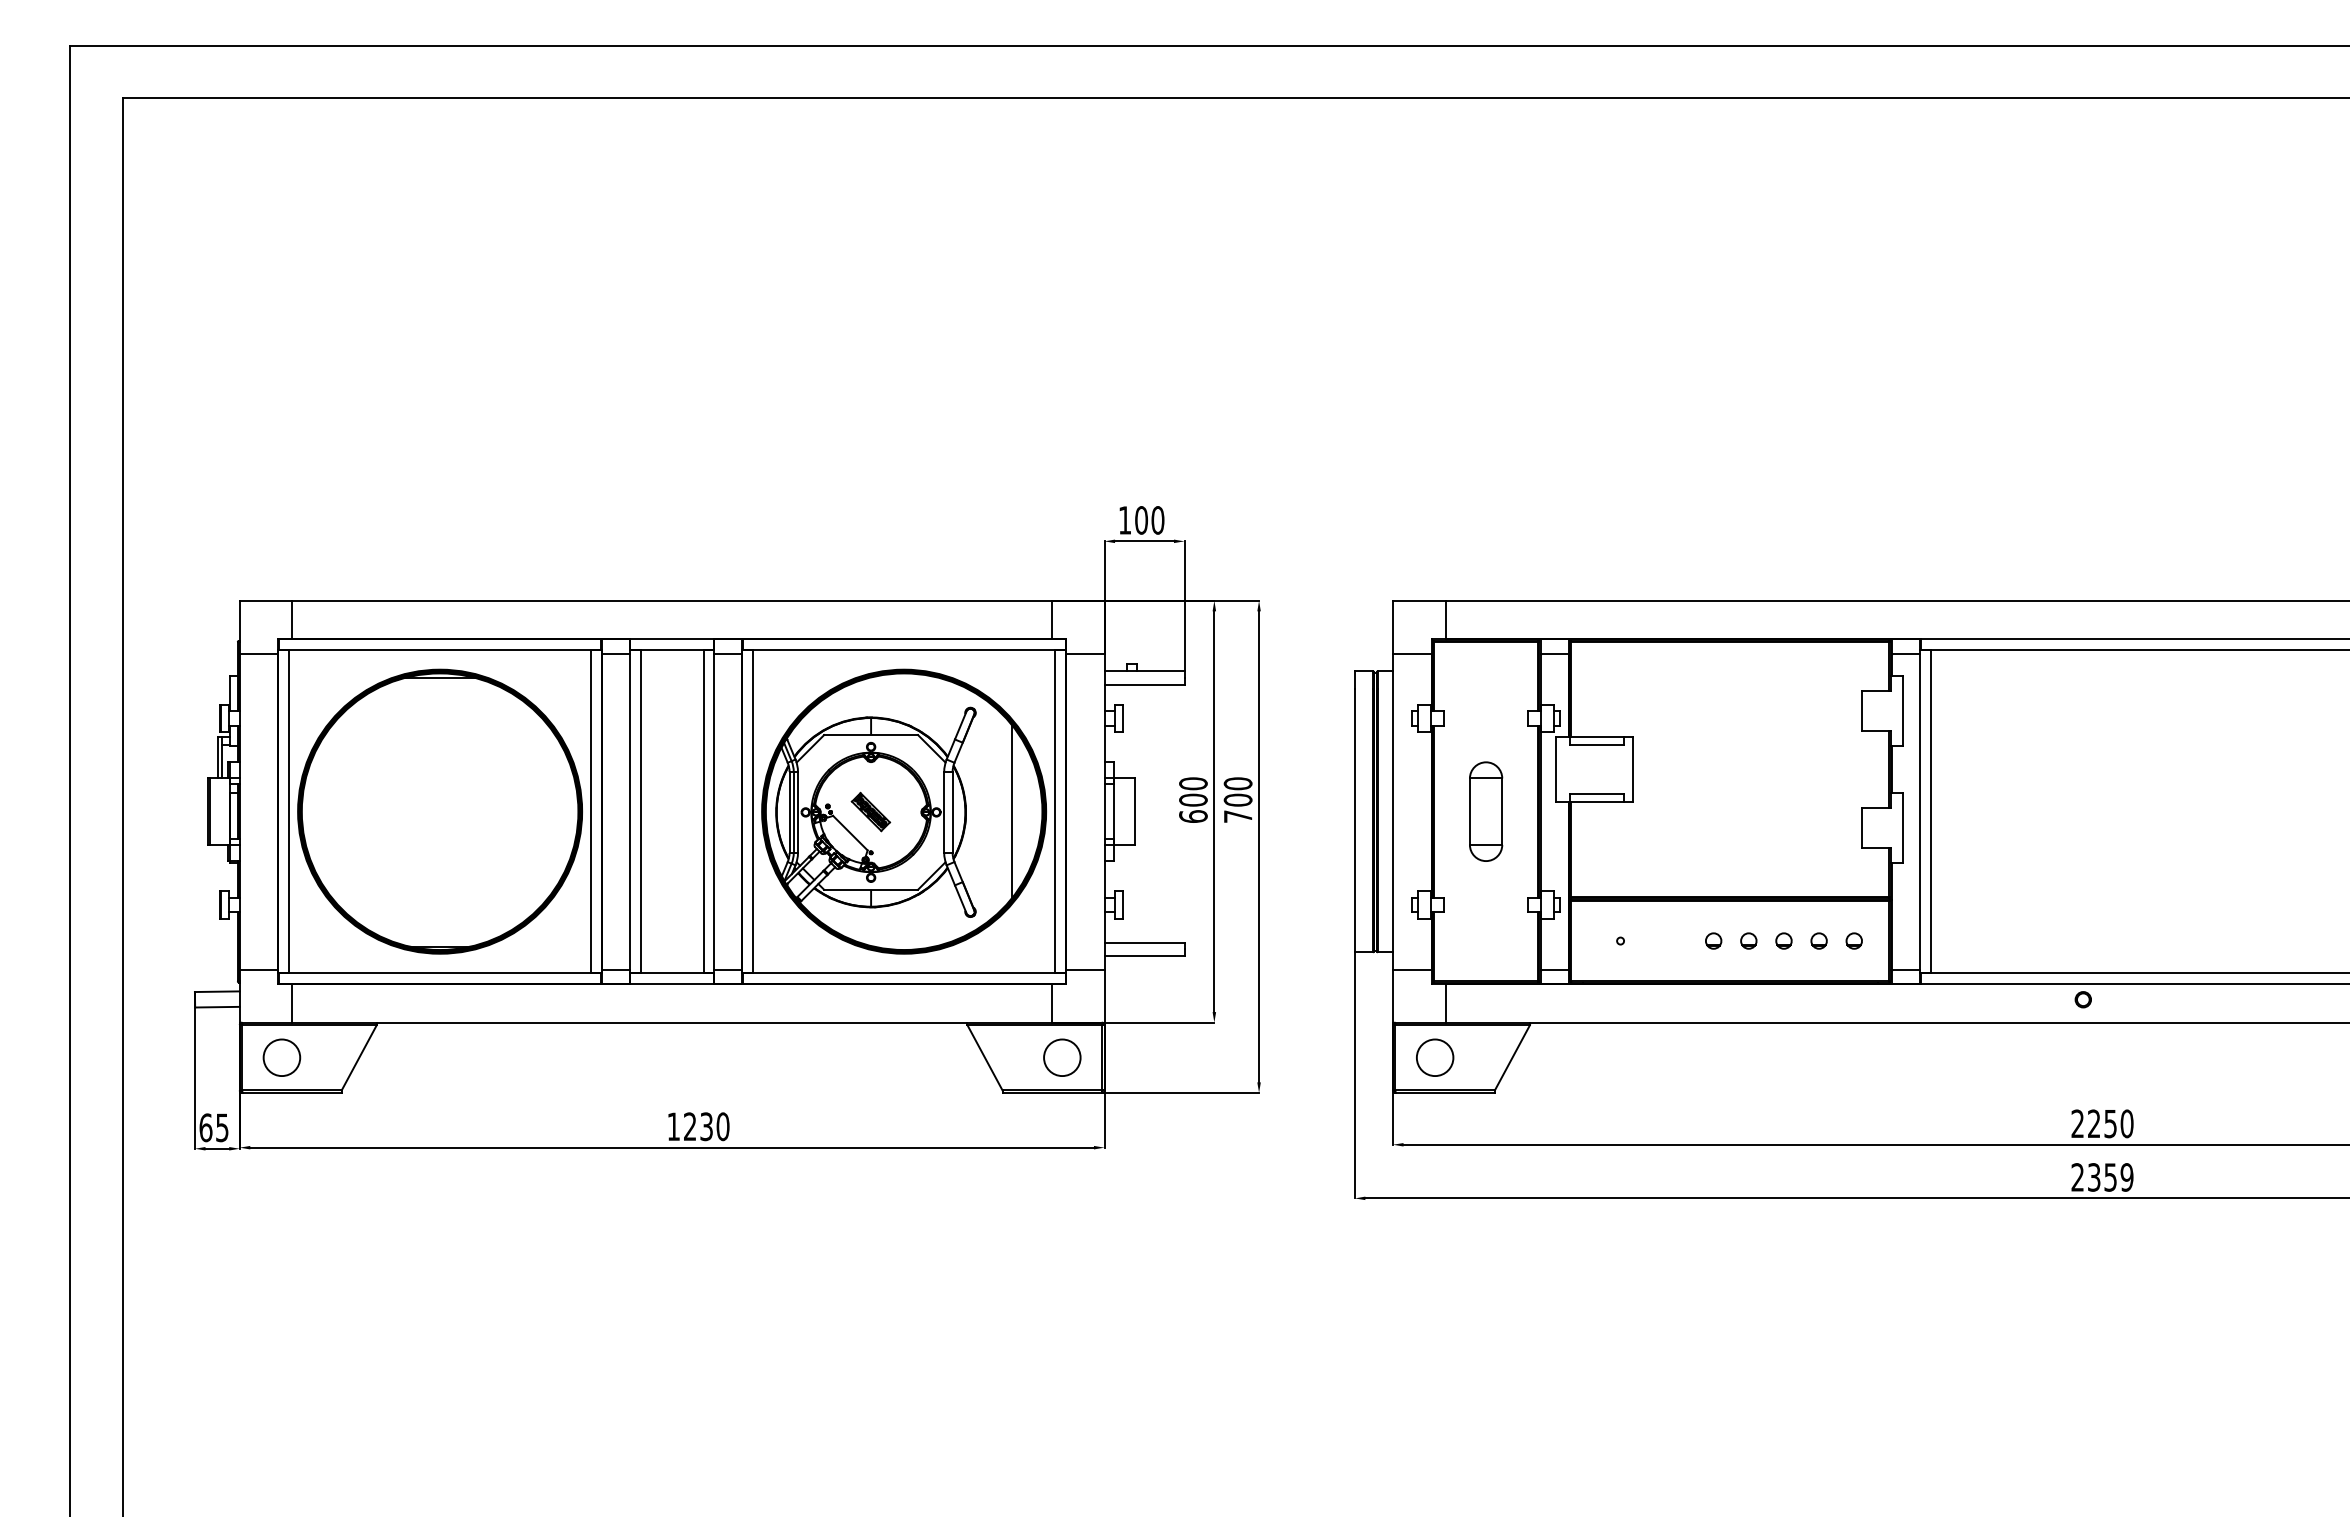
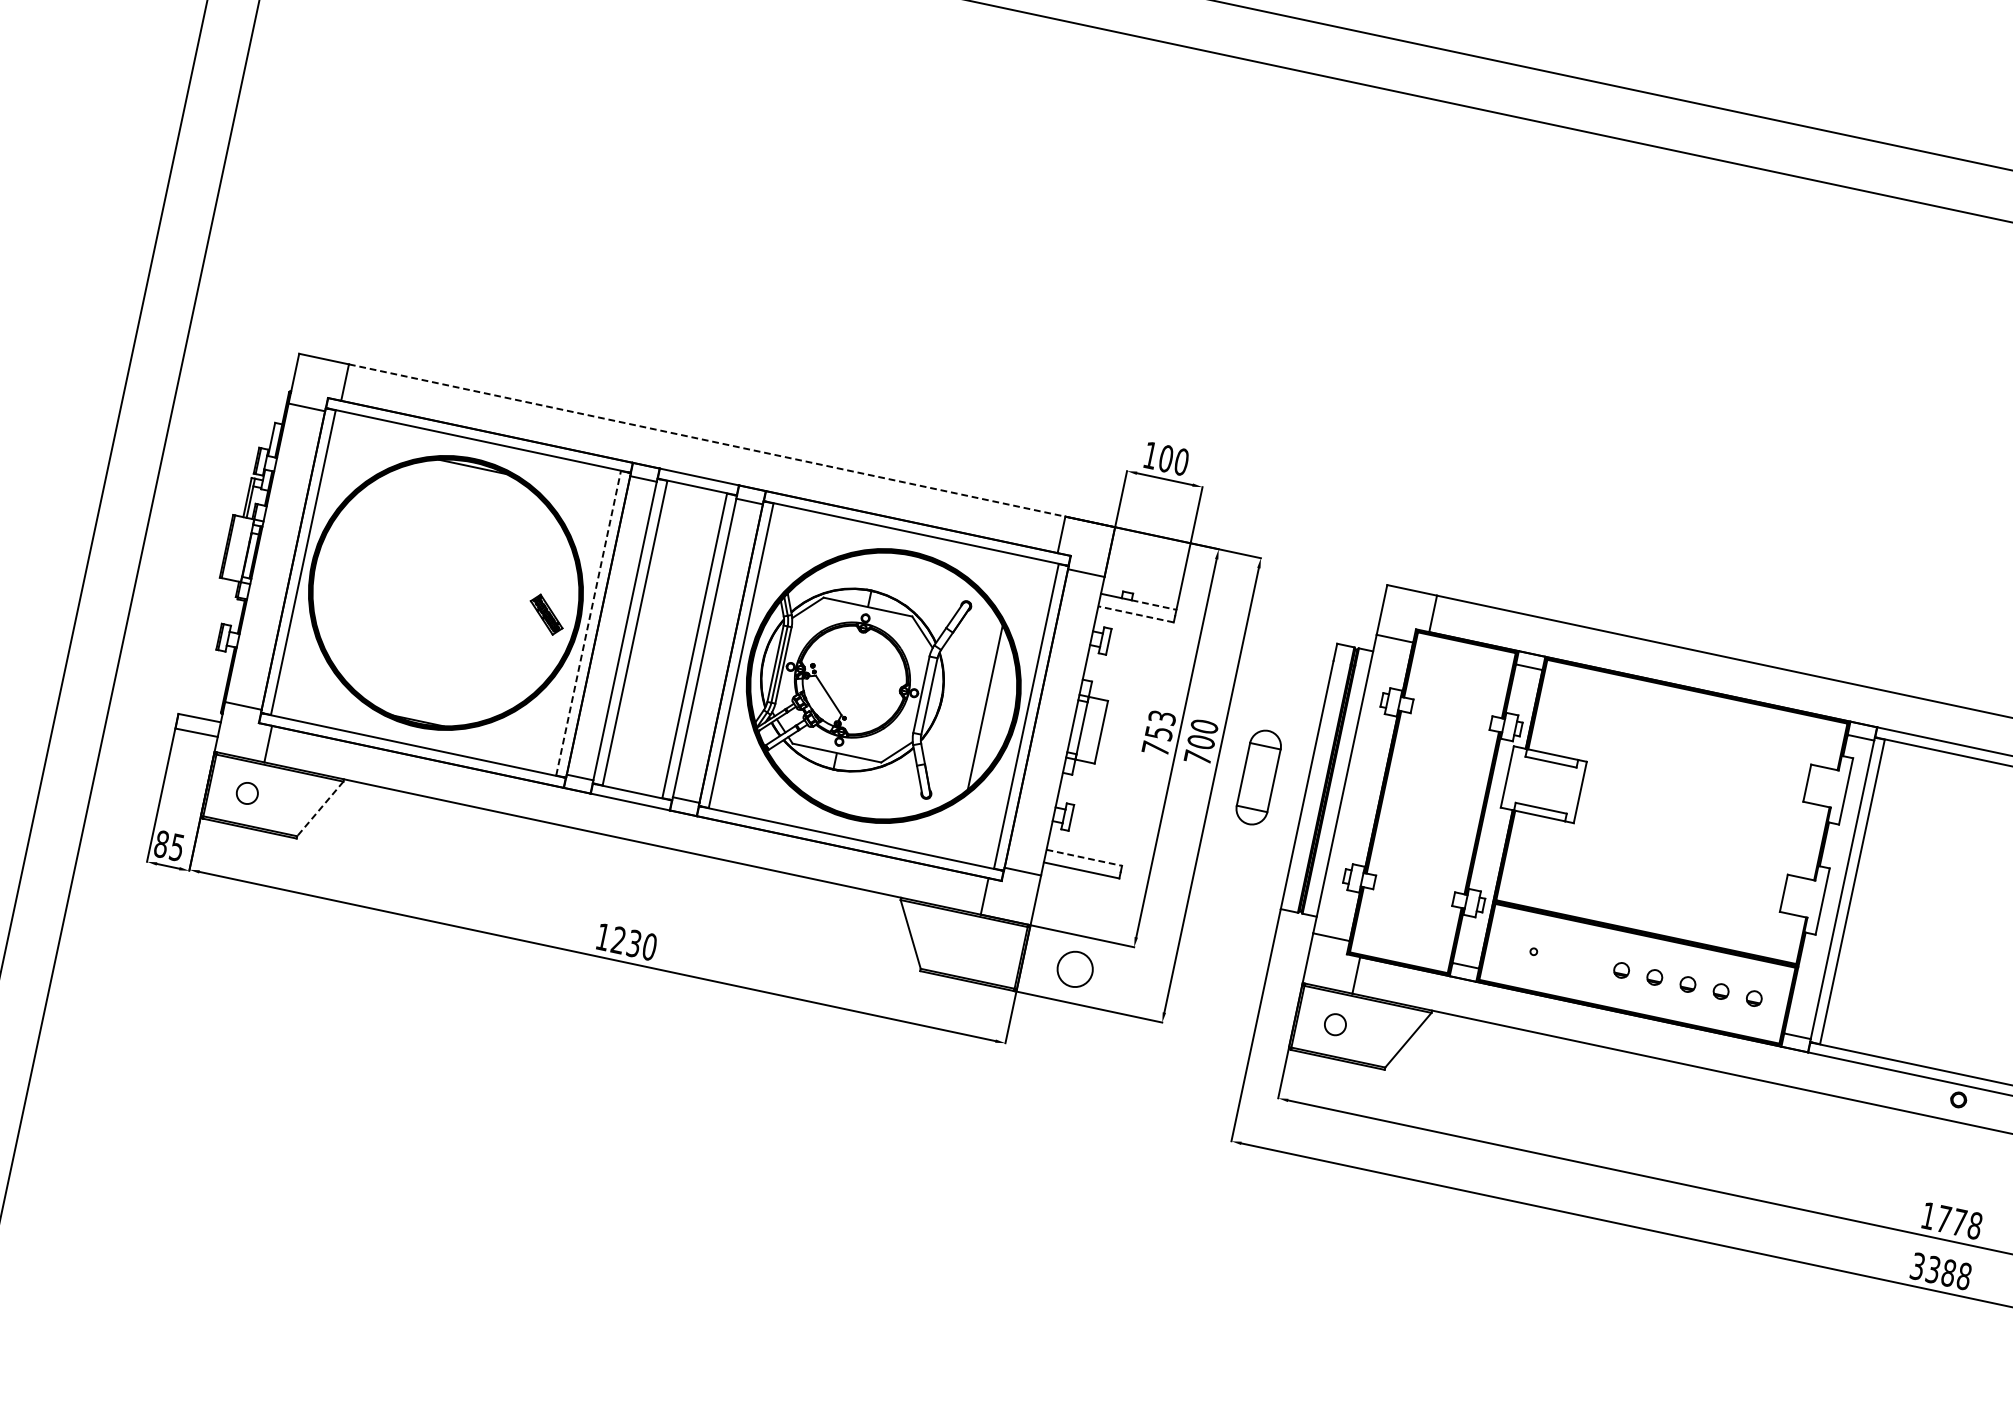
line: (672, 600) -> (707, 440), solid -> dashed
line: (1160, 671) -> (1153, 605), solid -> dashed
line: (1144, 684) -> (1136, 614), solid -> dashed
text: (1193, 799) -> (1159, 732), 600 -> 753
line: (591, 811) -> (588, 623), solid -> dashed
part: (870, 811) -> (546, 614), moved
part: (1486, 811) -> (1259, 777), moved
line: (1145, 942) -> (1085, 857), solid -> dashed
circle: (281, 1057) -> (247, 793), size x0.6
circle: (1062, 1057) -> (1075, 969), moved
circle: (1434, 1057) -> (1334, 1024), size x0.6
line: (359, 1058) -> (320, 809), solid -> dashed
text: (2102, 1123) -> (1951, 1220), 2250 -> 1778
text: (205, 1127) -> (161, 843), 65 -> 85
text: (2102, 1177) -> (1941, 1271), 2359 -> 3388

